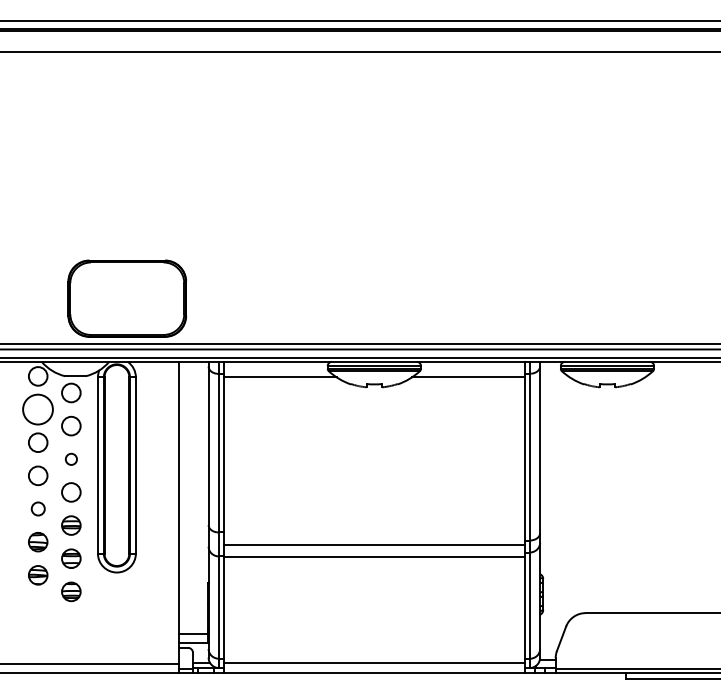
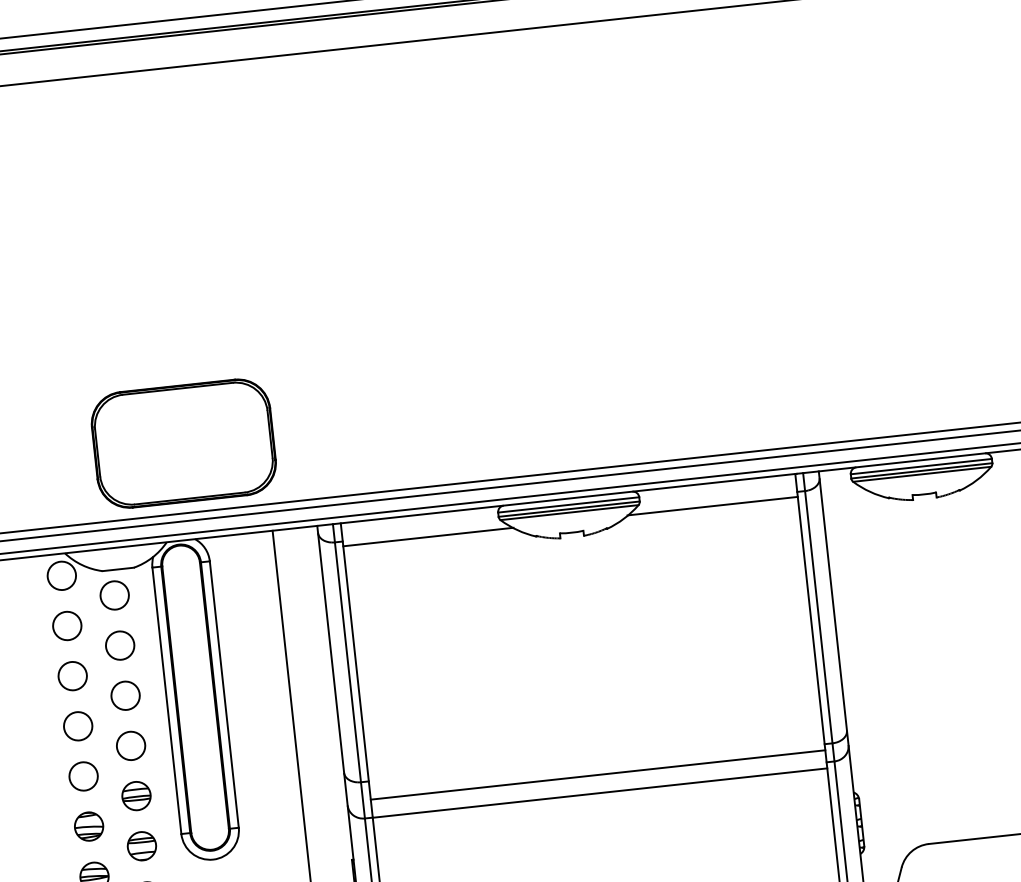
circle: (38, 409) -> (67, 625), size x0.62
circle: (71, 459) -> (125, 696), size x1.67
circle: (38, 508) -> (84, 775), size x1.43

